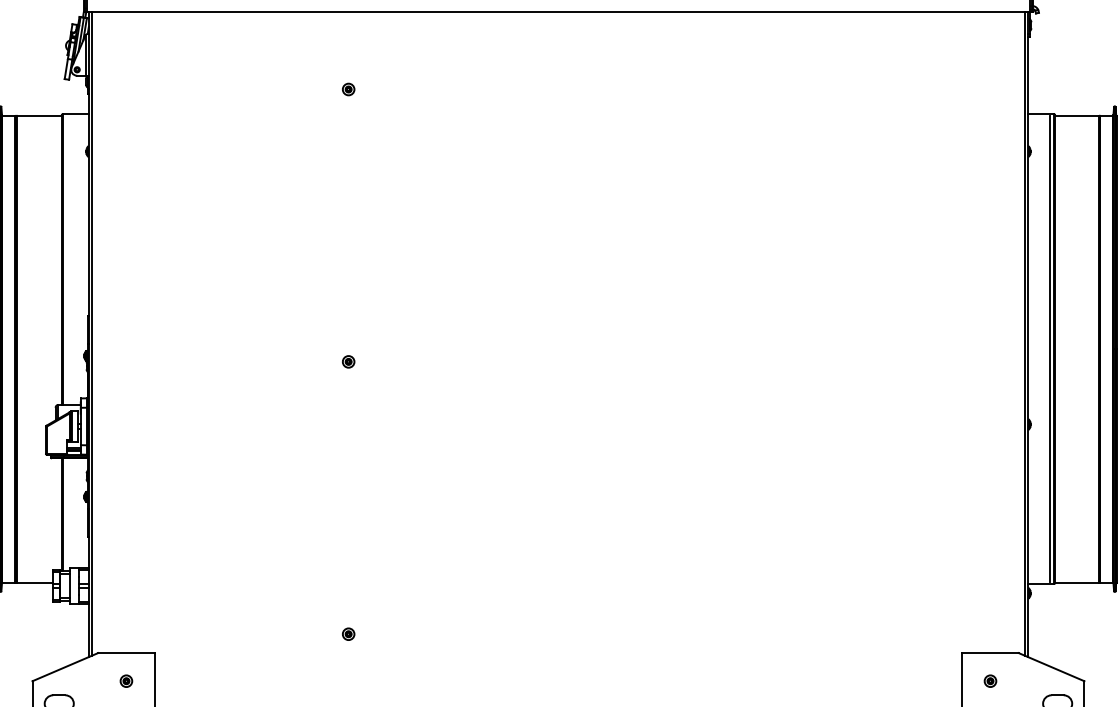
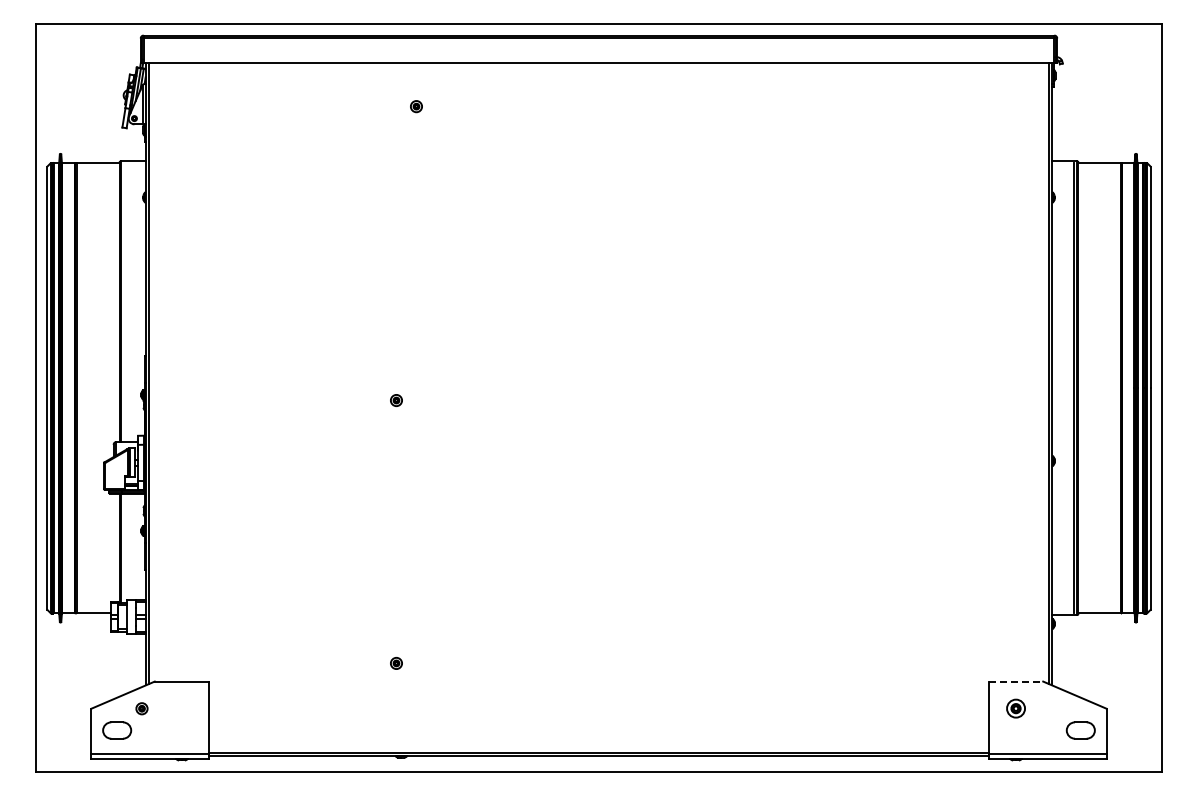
part: (348, 89) -> (416, 106), moved
line: (990, 652) -> (1016, 681), solid -> dashed
part: (125, 680) -> (141, 708), moved
part: (989, 680) -> (1015, 708), size x1.6

